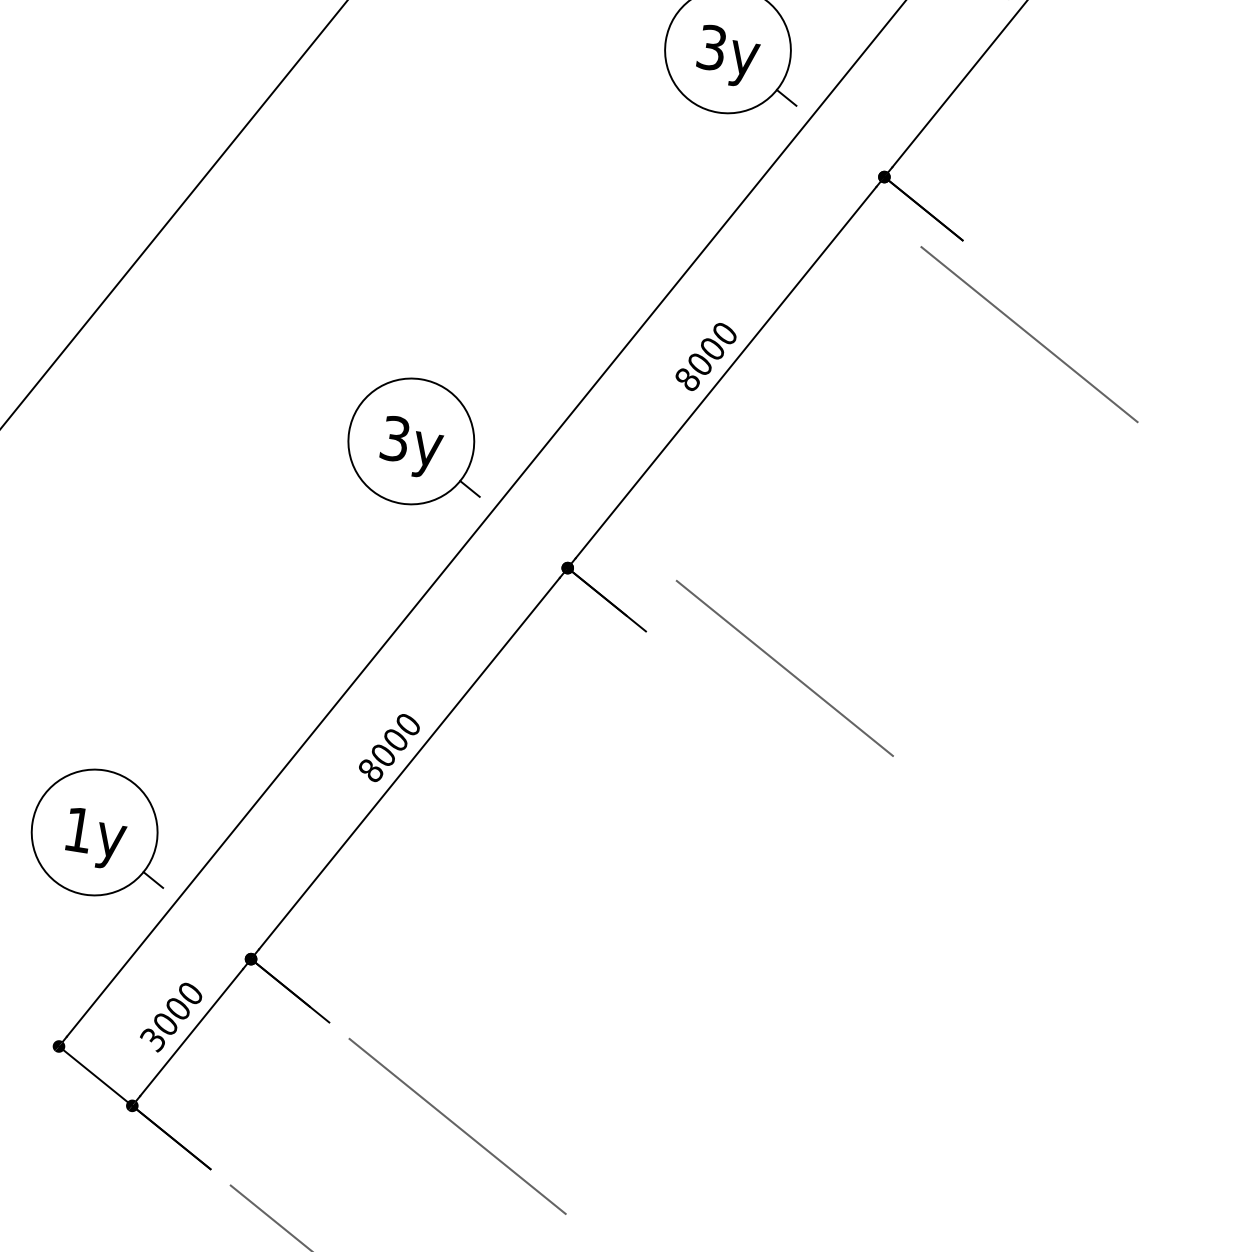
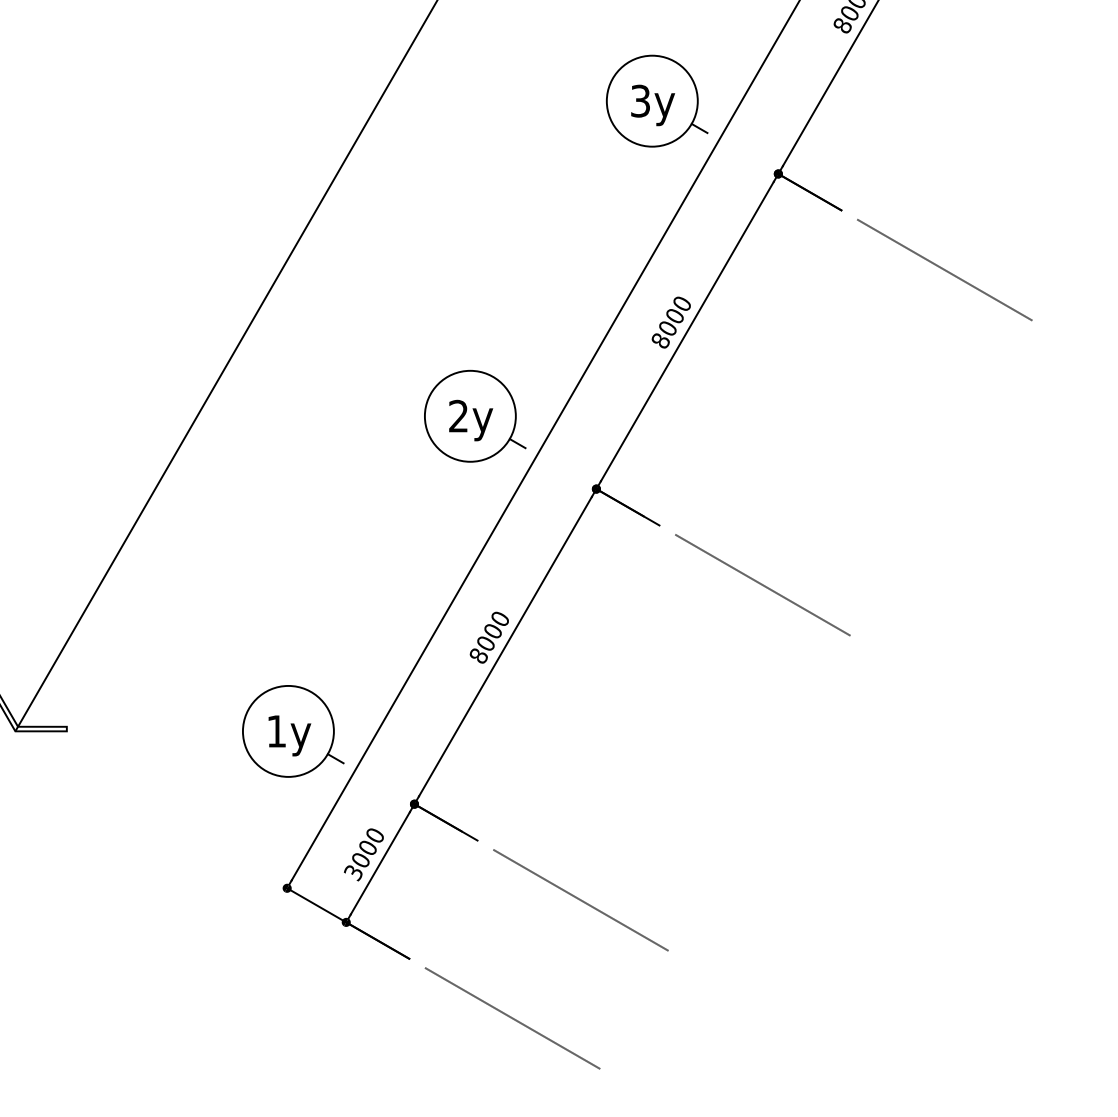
line: (1029, 335) -> (944, 270), moved
text: (395, 439) -> (458, 416), 3y -> 2y
line: (784, 668) -> (762, 585), moved

